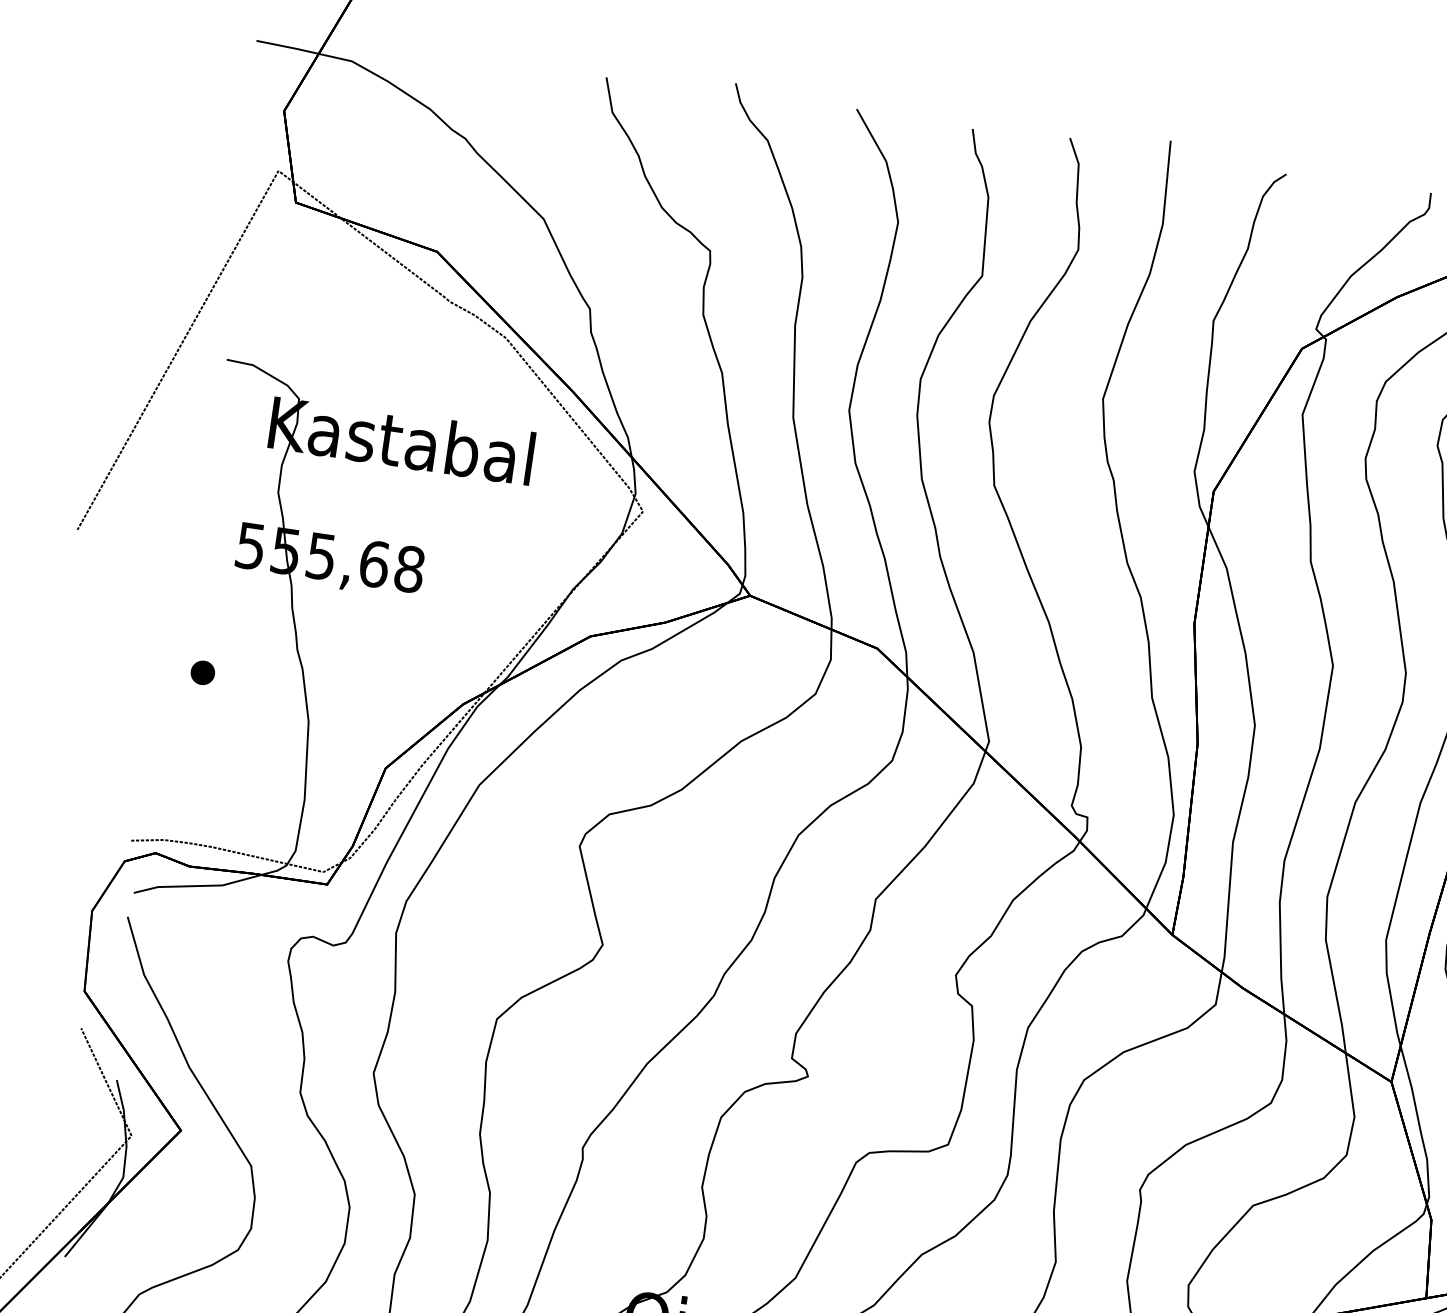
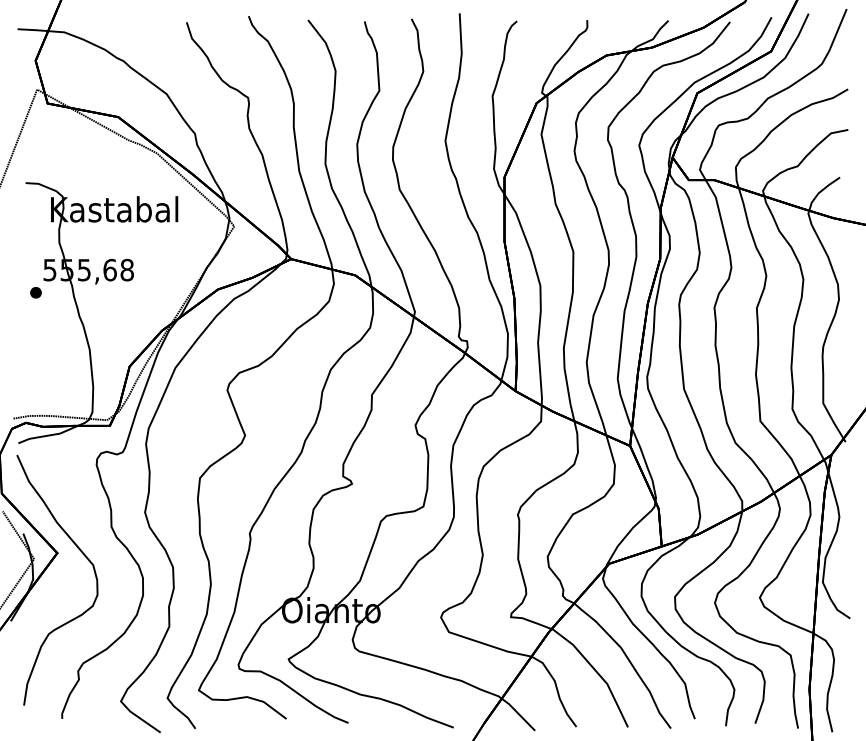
part: (201, 672) -> (35, 292), moved

